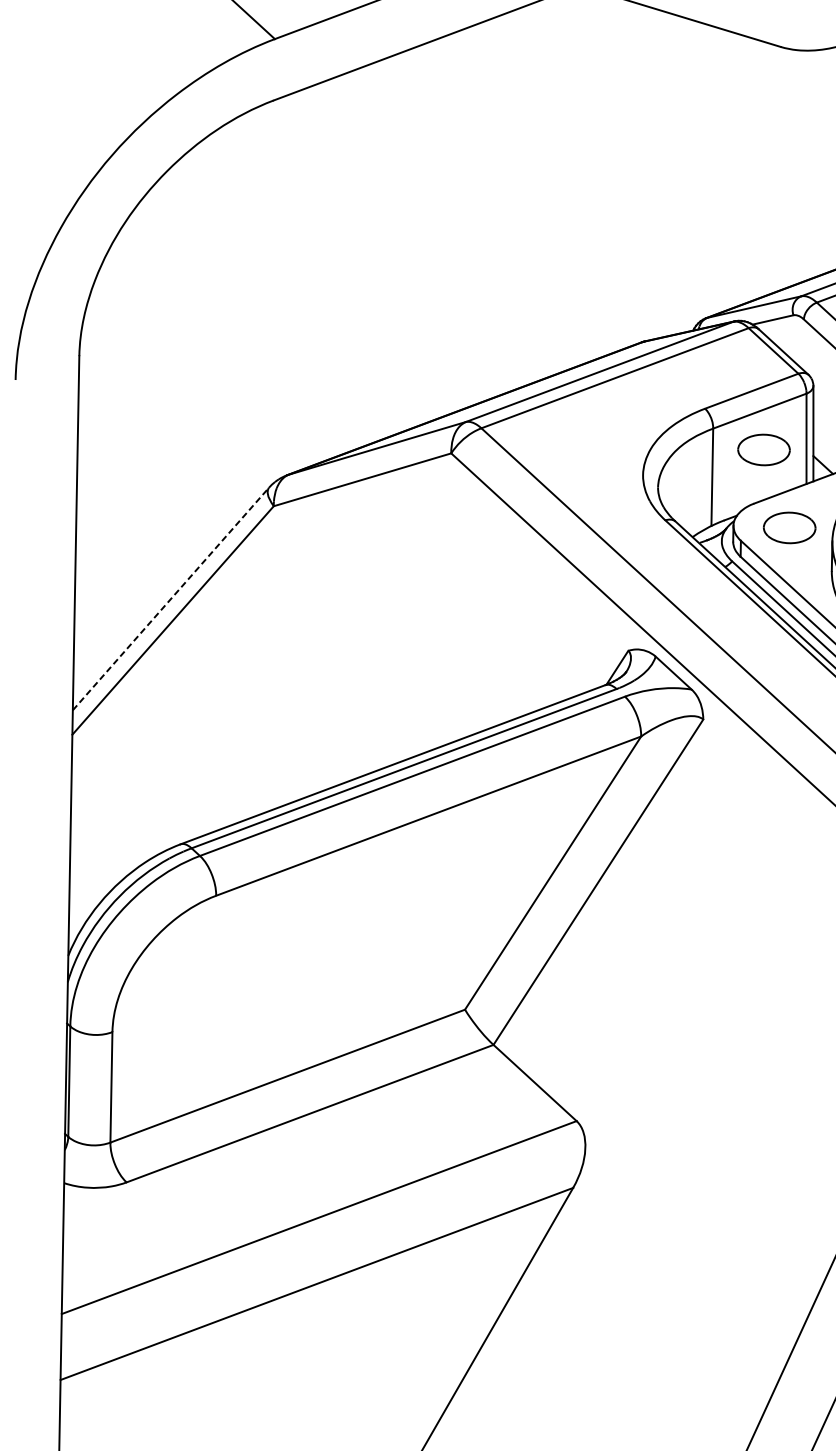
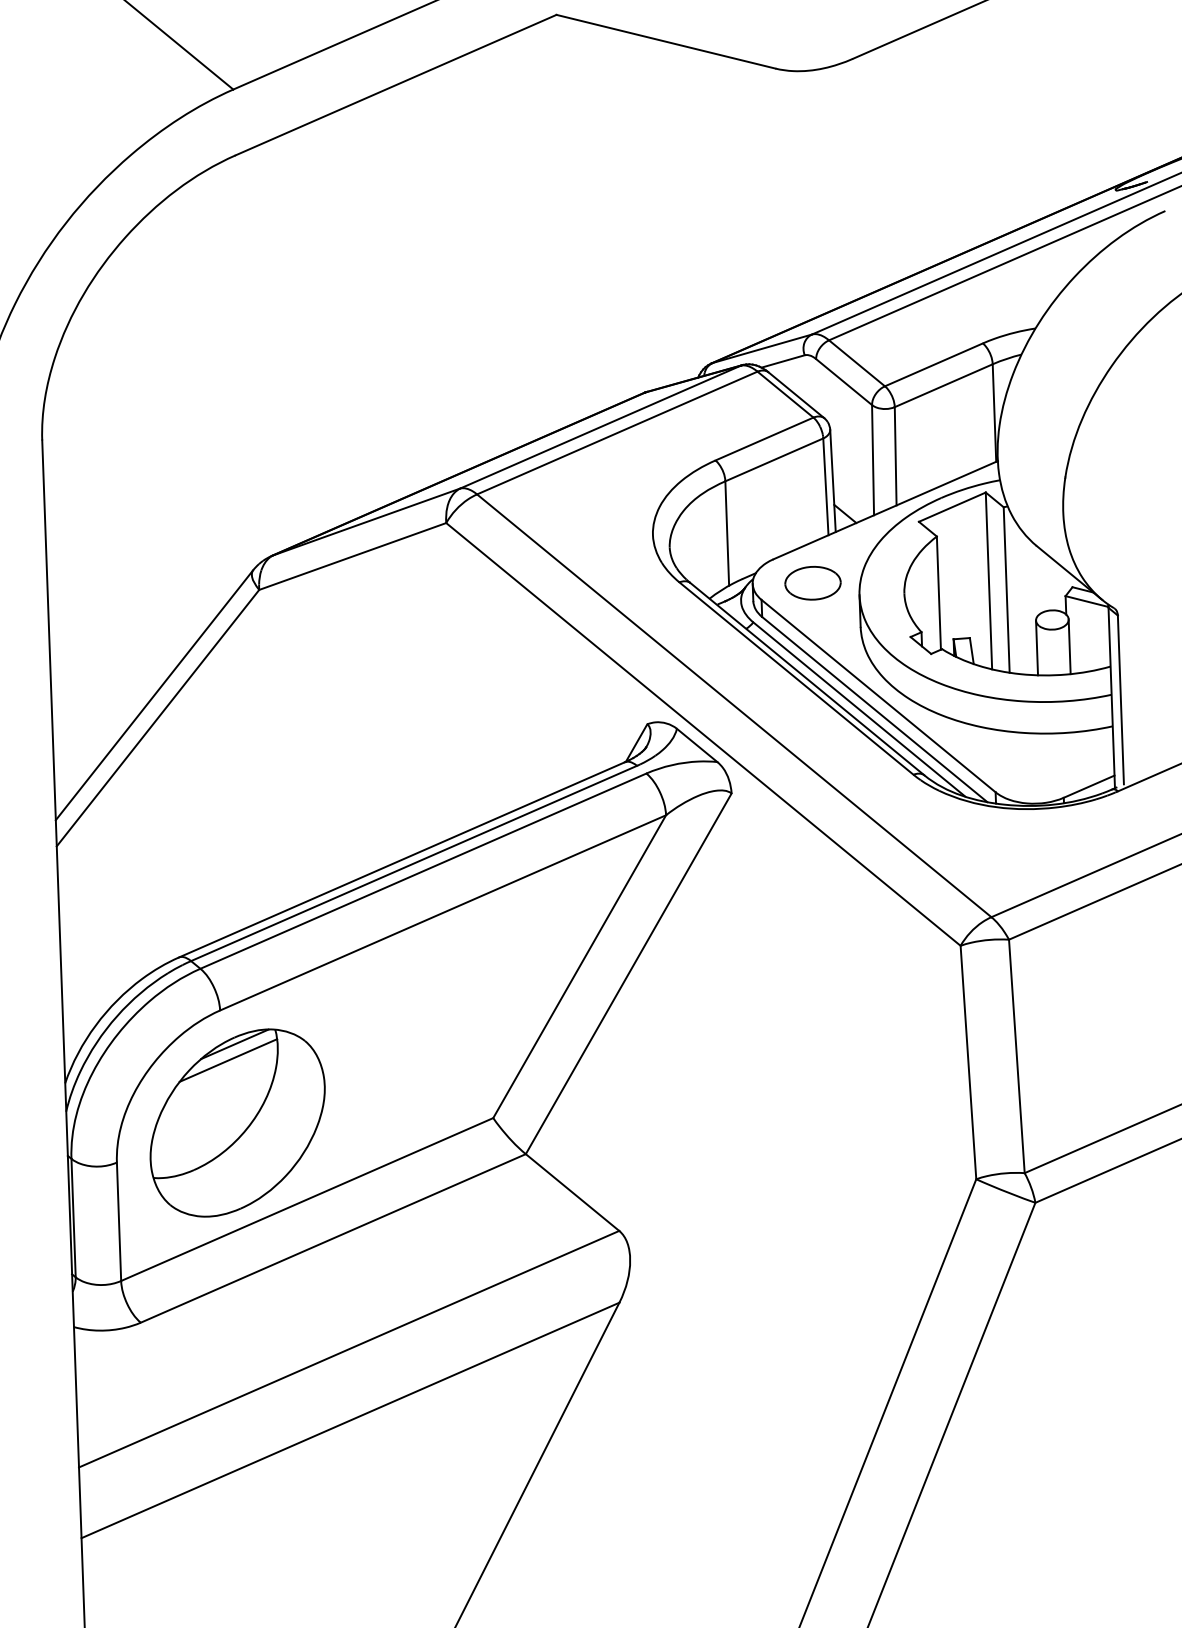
part: (763, 450) -> (780, 501), removed
line: (171, 598) -> (154, 694), dashed -> solid
part: (226, 1000) -> (237, 1122), added

